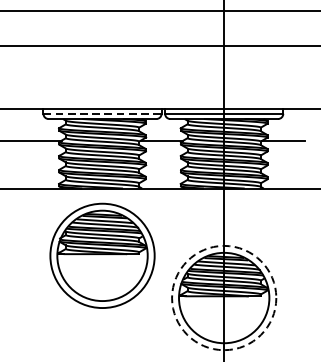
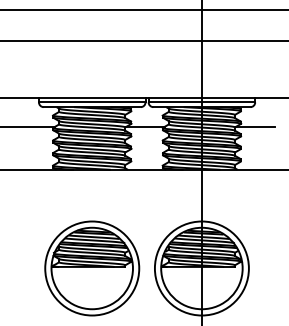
line: (102, 113) -> (92, 102), dashed -> solid
part: (102, 255) -> (92, 268), moved
circle: (223, 298) -> (201, 268), dashed -> solid

